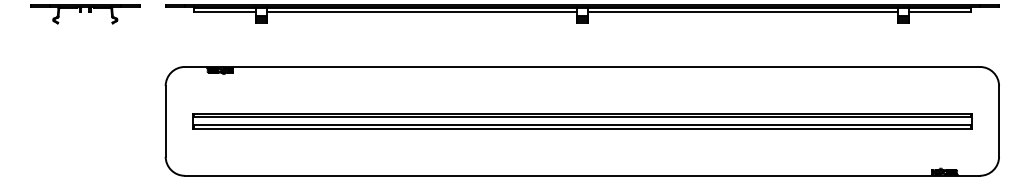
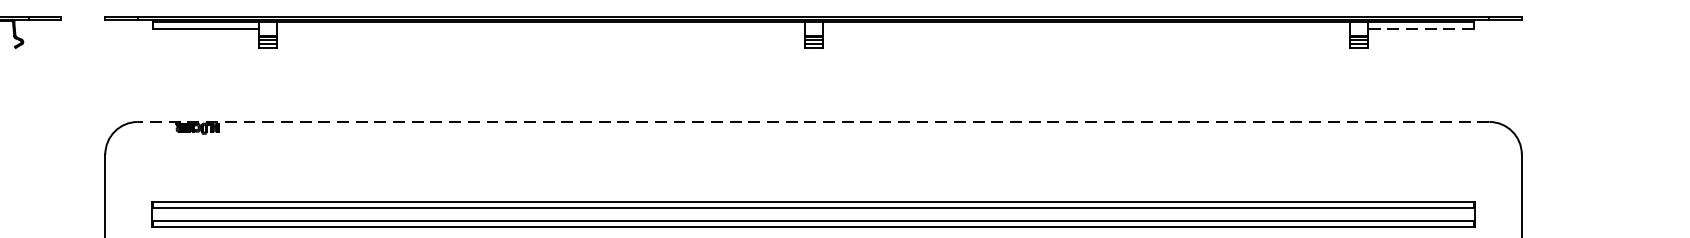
line: (421, 12) -> (540, 29), removed
line: (742, 12) -> (1085, 29), removed
line: (939, 12) -> (1420, 29), solid -> dashed
line: (582, 66) -> (813, 121), solid -> dashed

